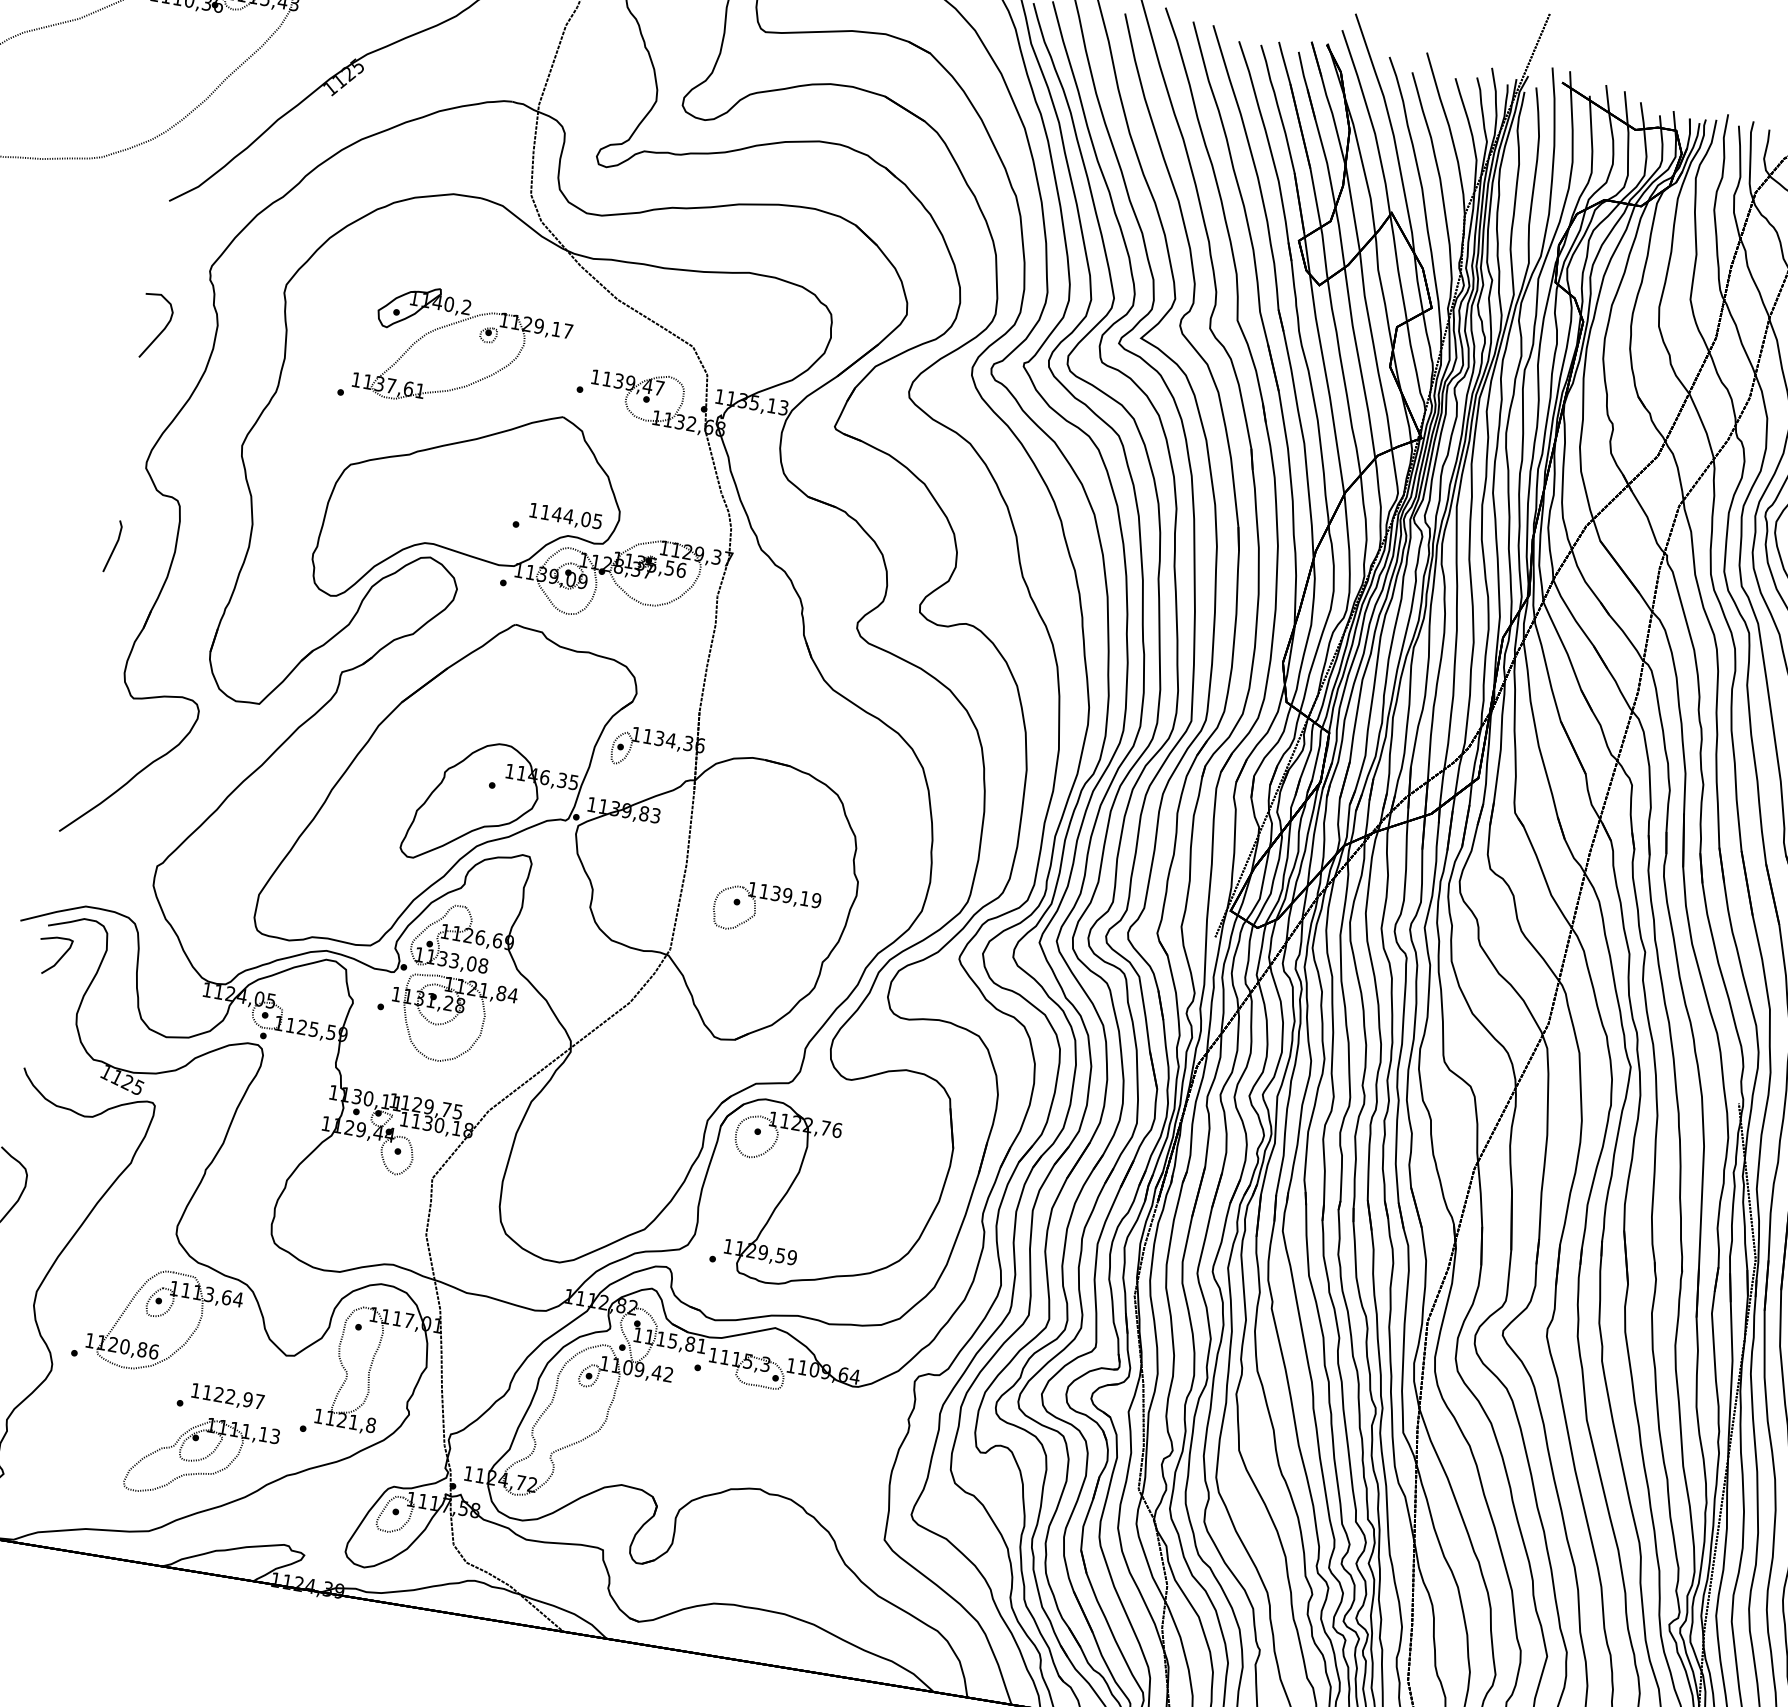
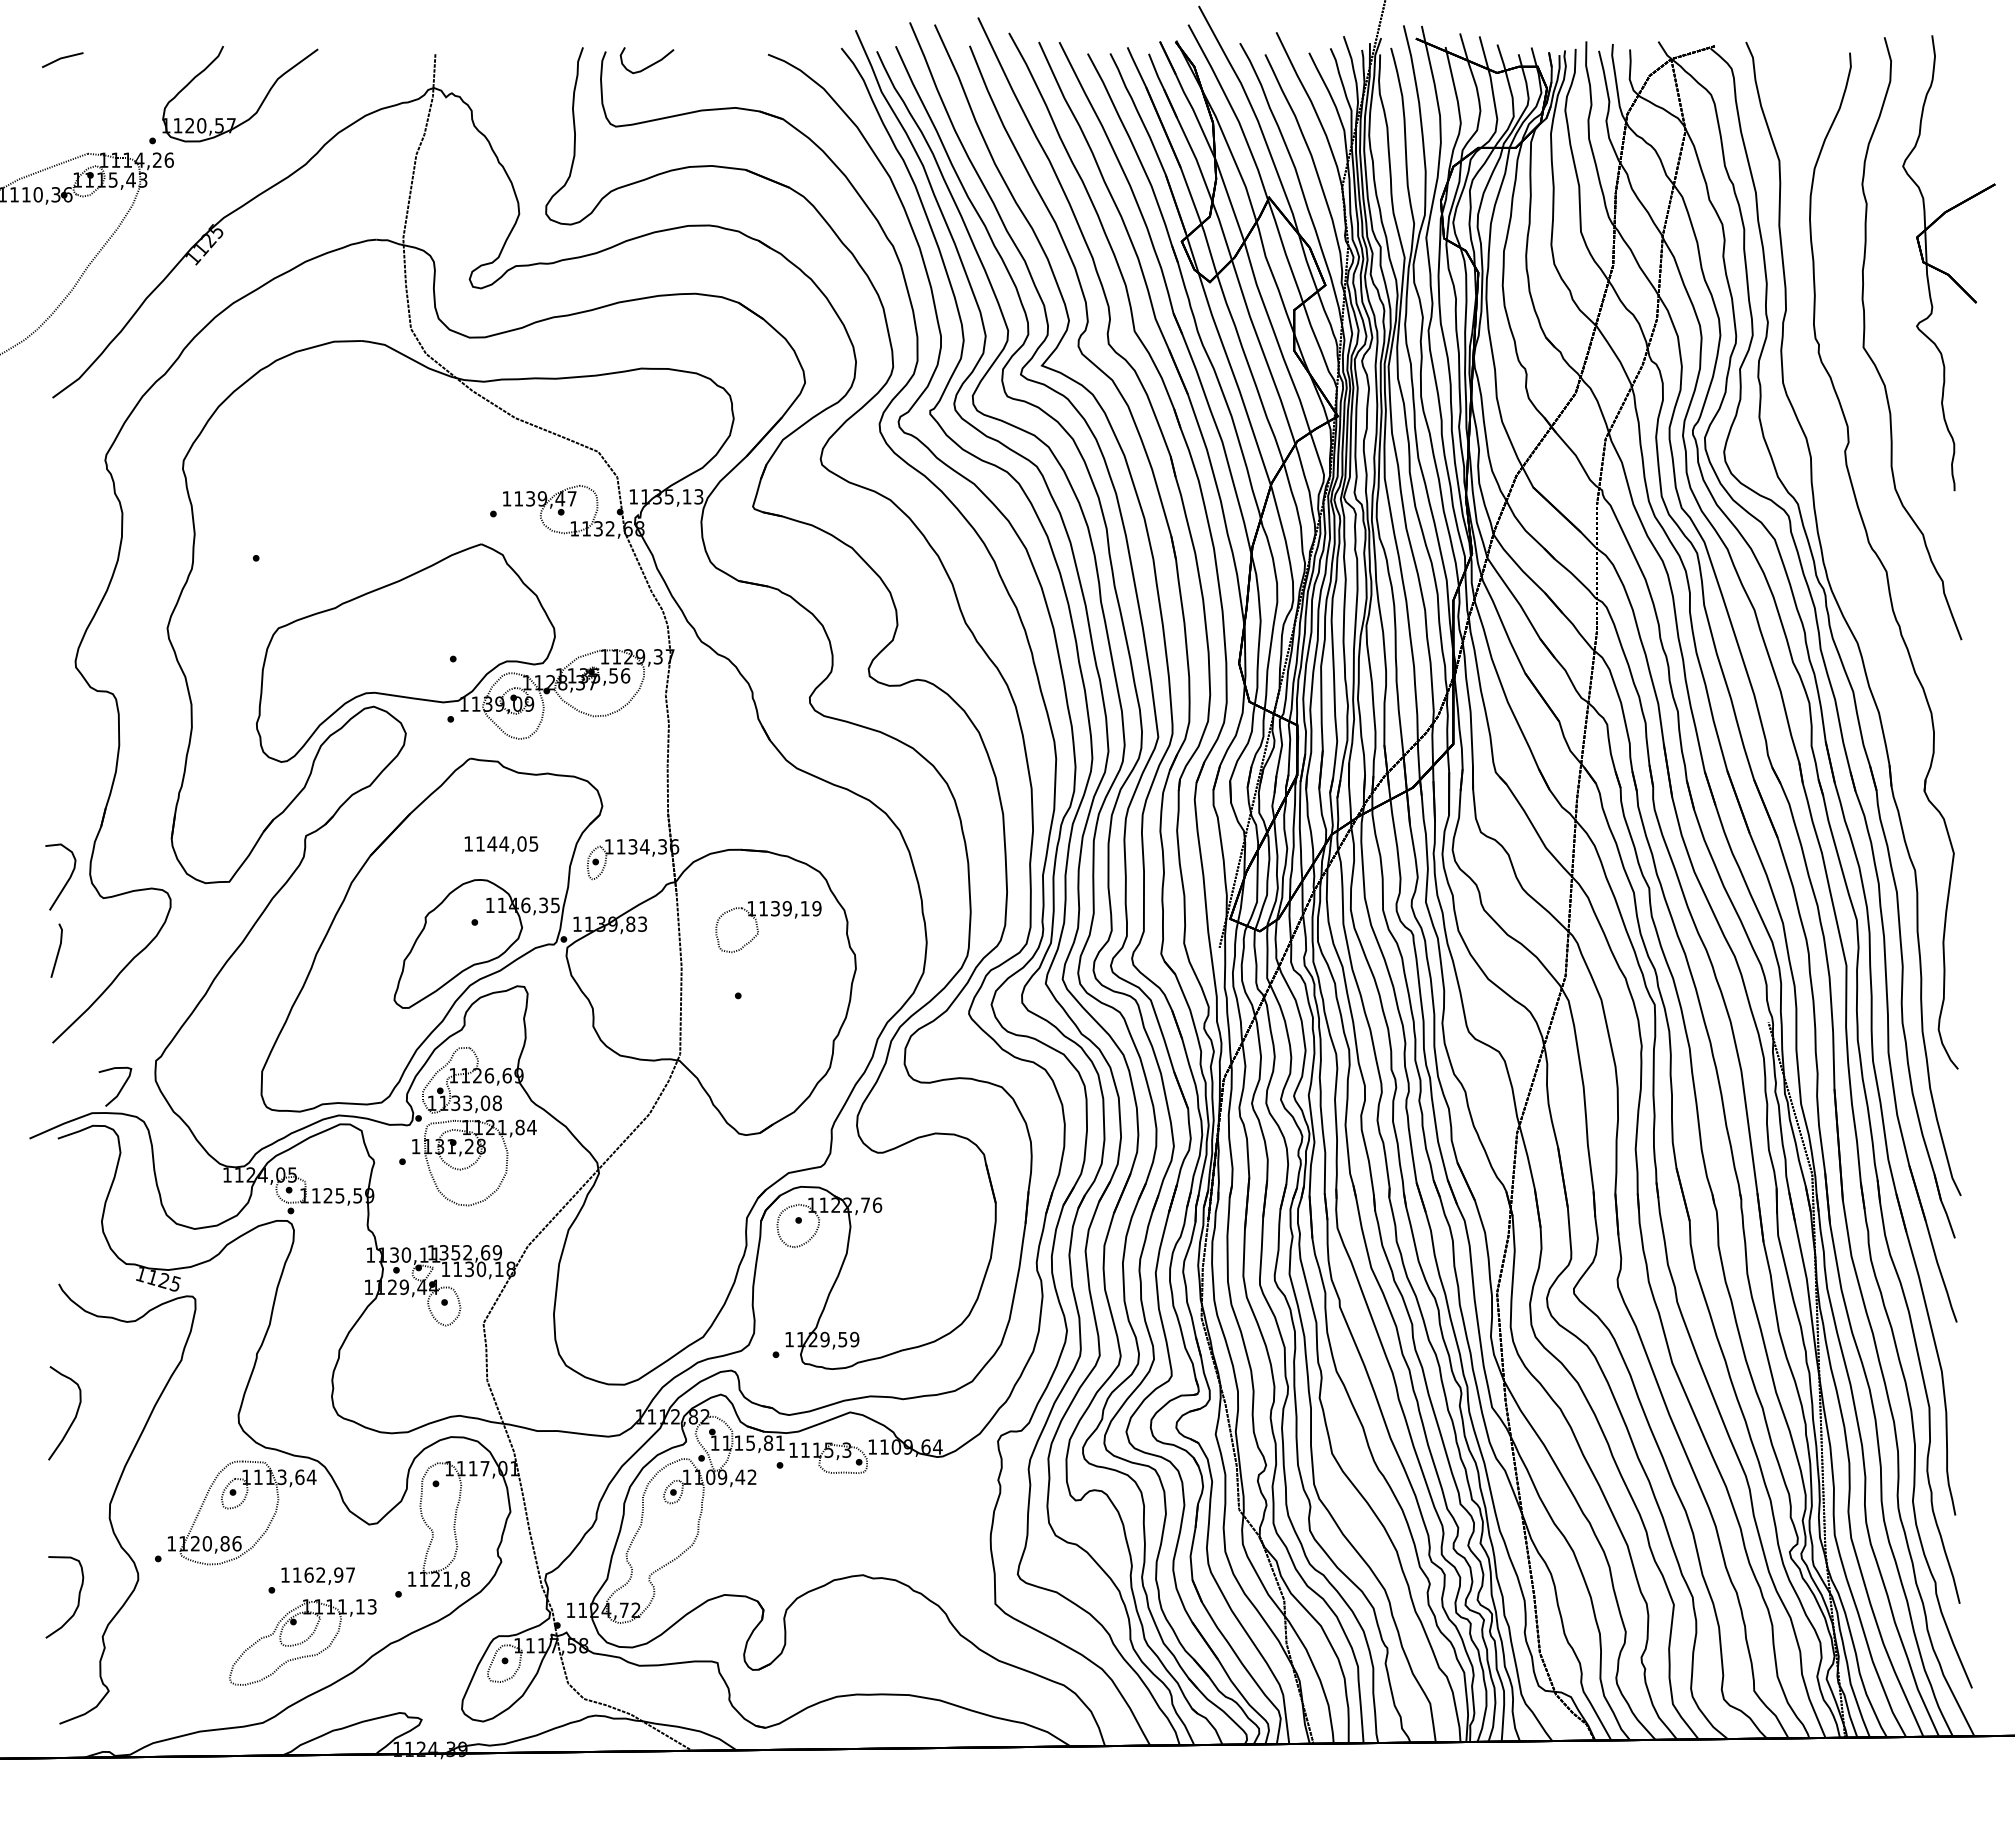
curve: (160, 332) -> (66, 881), moved
part: (480, 338) -> (385, 480), removed
text: (565, 516) -> (501, 844), moved
line: (113, 547) -> (57, 951), moved
part: (755, 910) -> (758, 928), moved
curve: (59, 958) -> (120, 1088), moved
text: (431, 1107) -> (470, 1252), 1129,75 -> 1352,69
text: (218, 1394) -> (308, 1574), 1122,97 -> 1162,97

